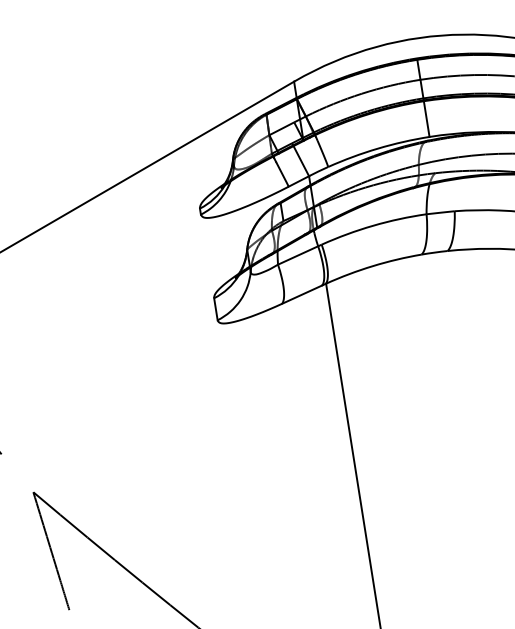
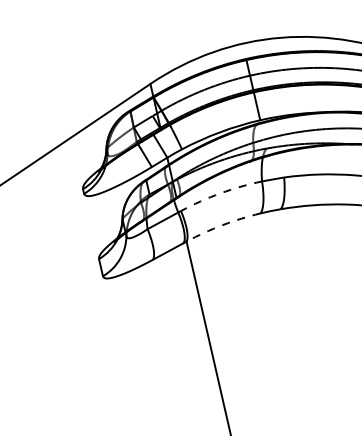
arc: (373, 225) -> (220, 193), solid -> dashed
arc: (372, 266) -> (222, 225), solid -> dashed

